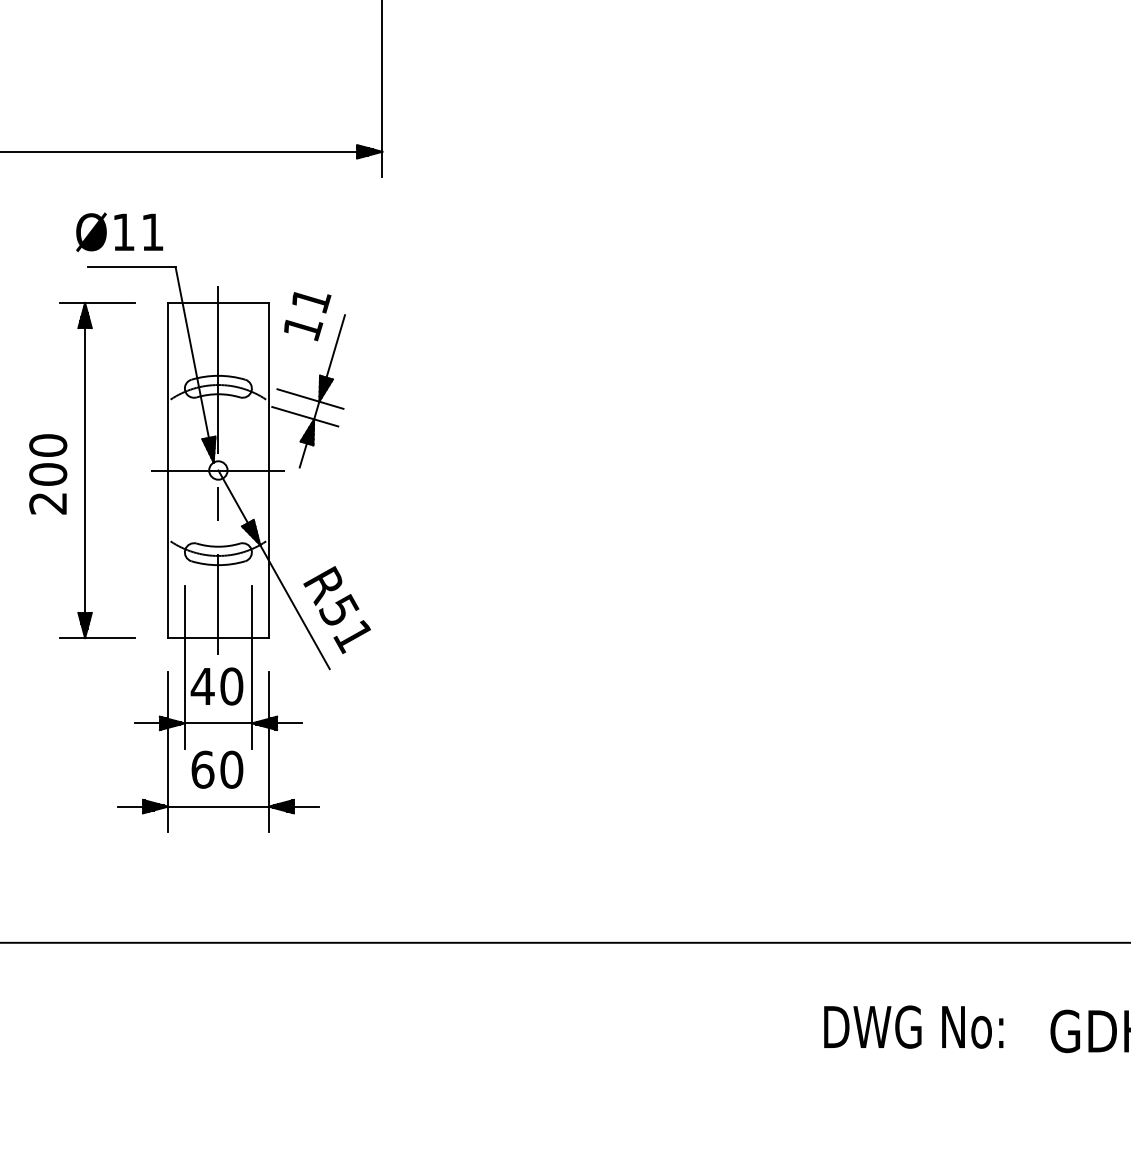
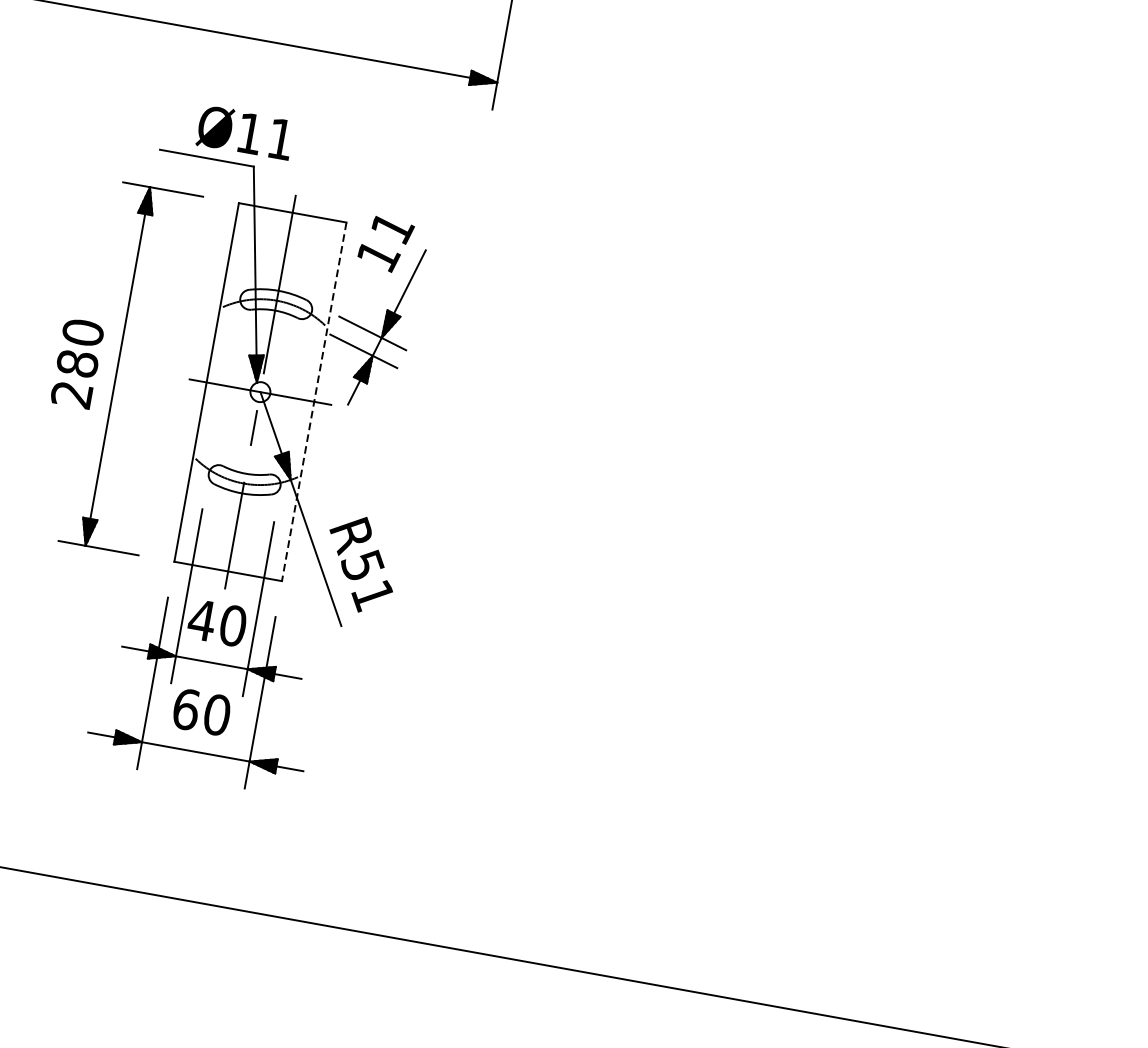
text: (119, 232) -> (245, 133), moved
line: (268, 470) -> (314, 401), solid -> dashed
text: (48, 474) -> (77, 363), 200 -> 280

